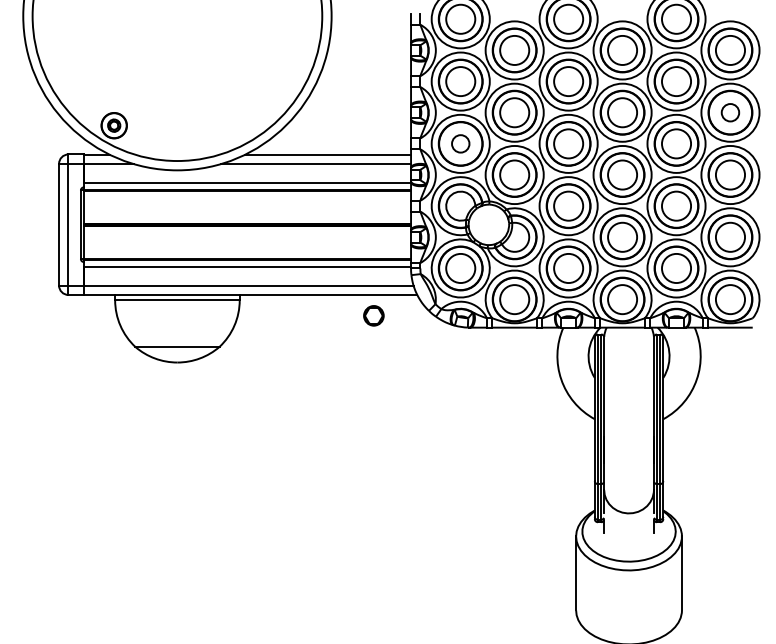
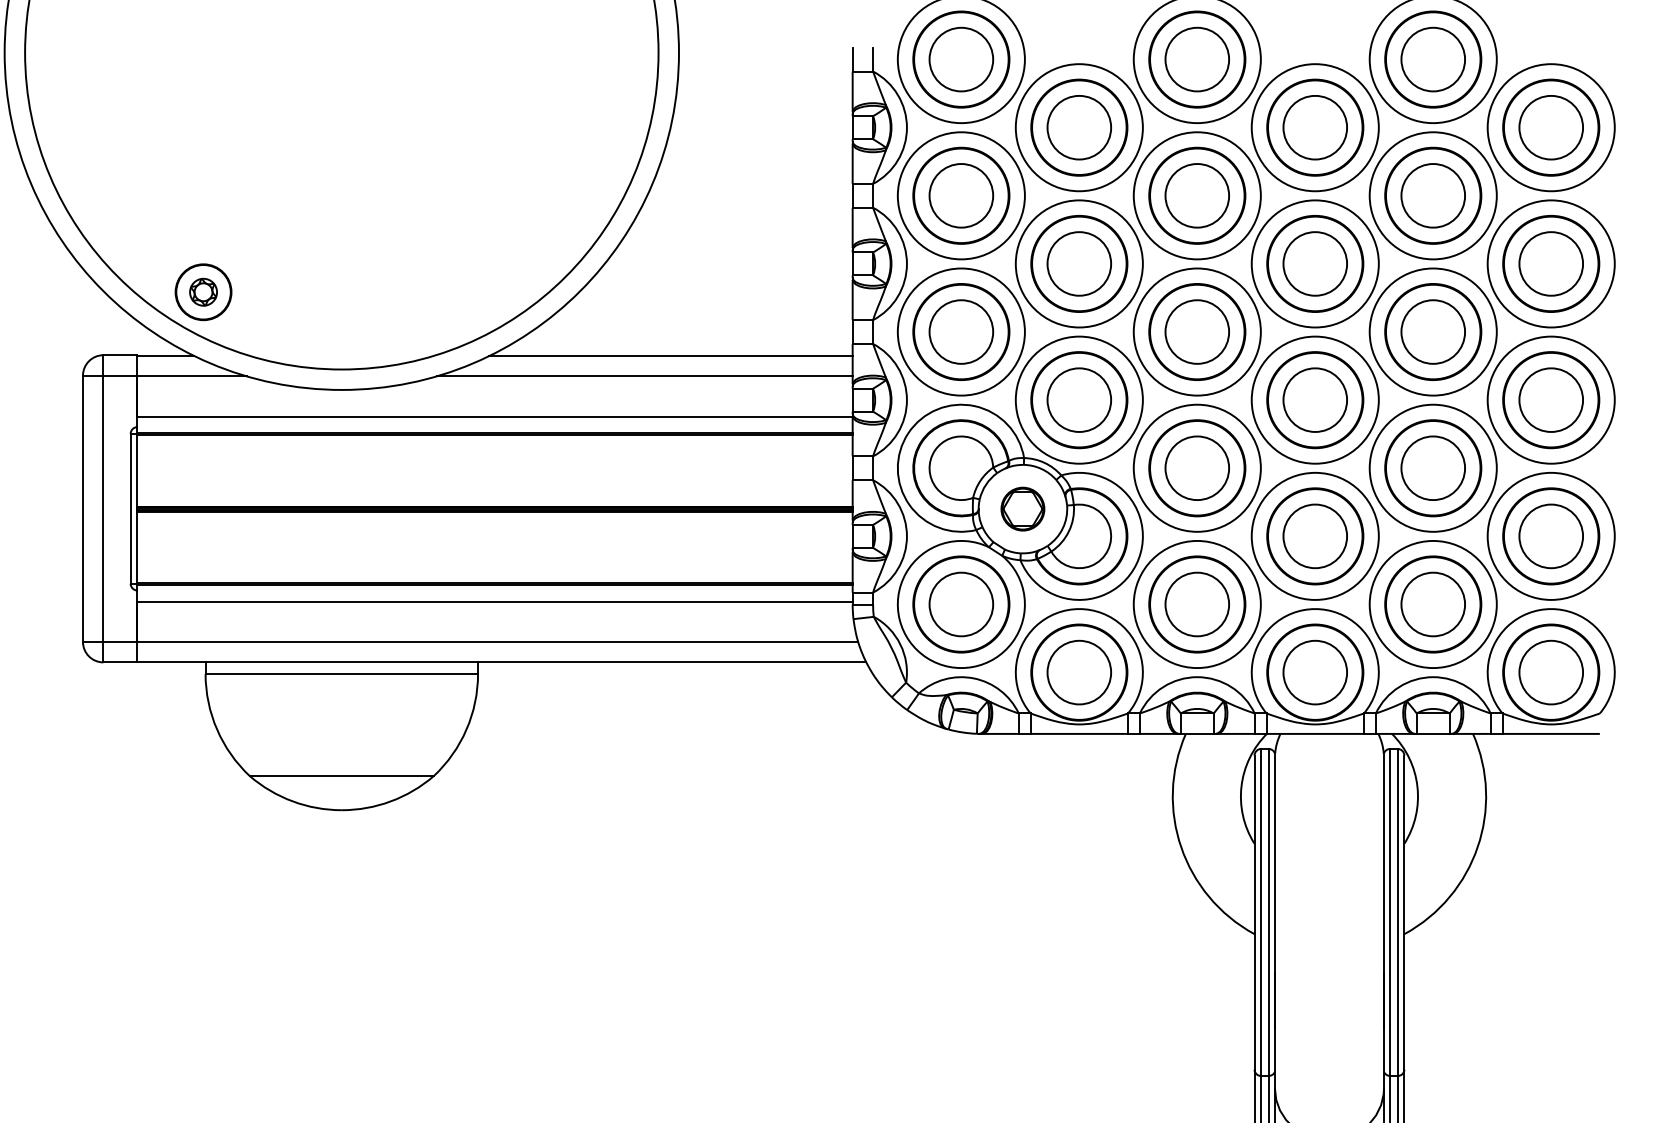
circle: (730, 112) -> (1551, 263), size x1.67
circle: (460, 143) -> (960, 331), size x1.67
part: (373, 315) -> (1022, 508), moved

